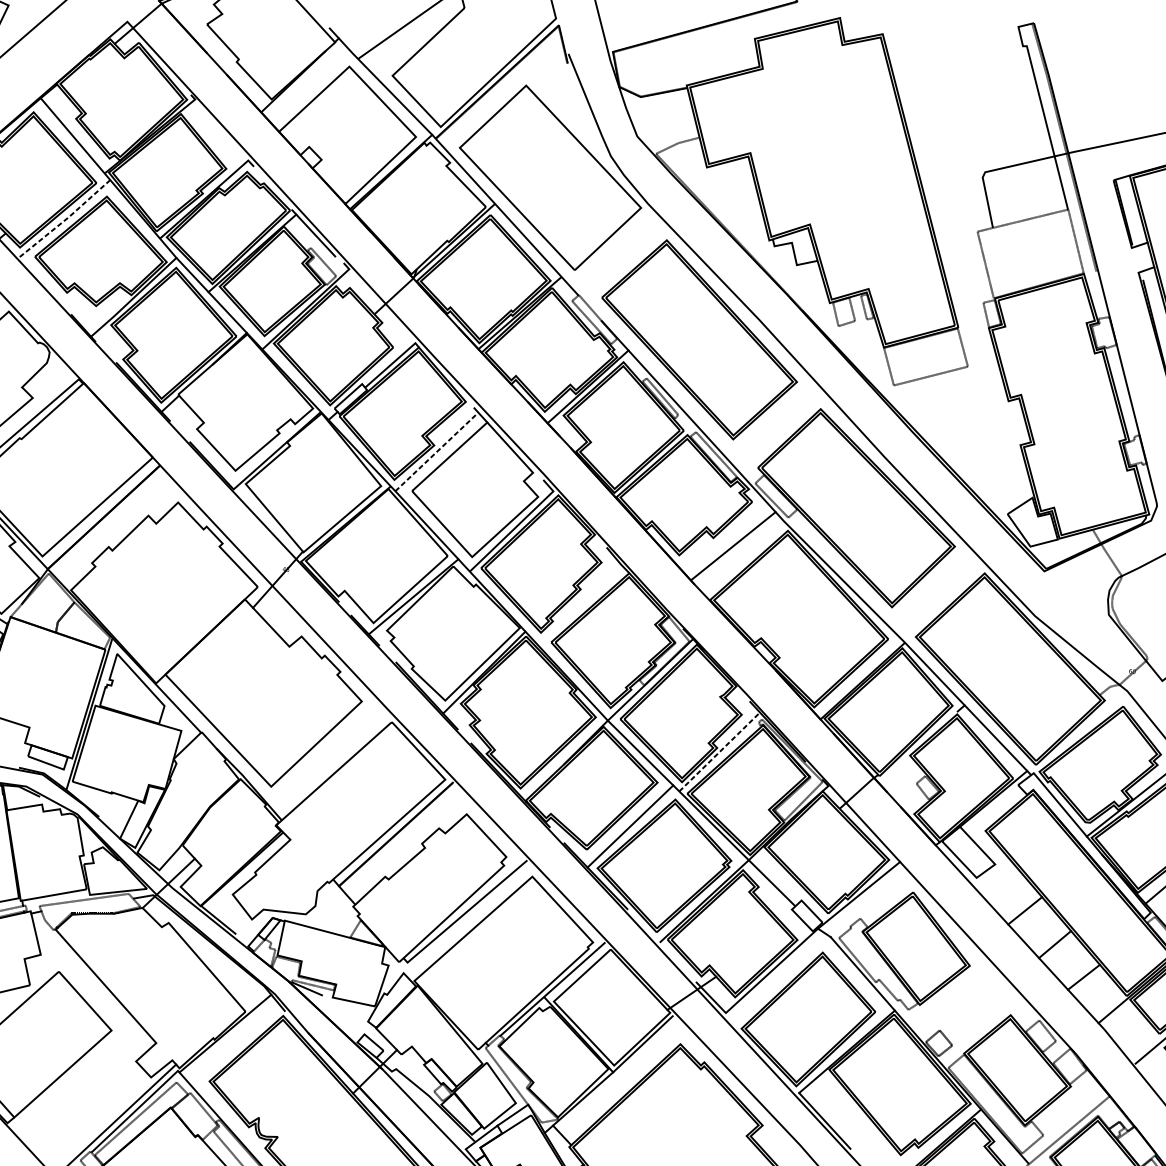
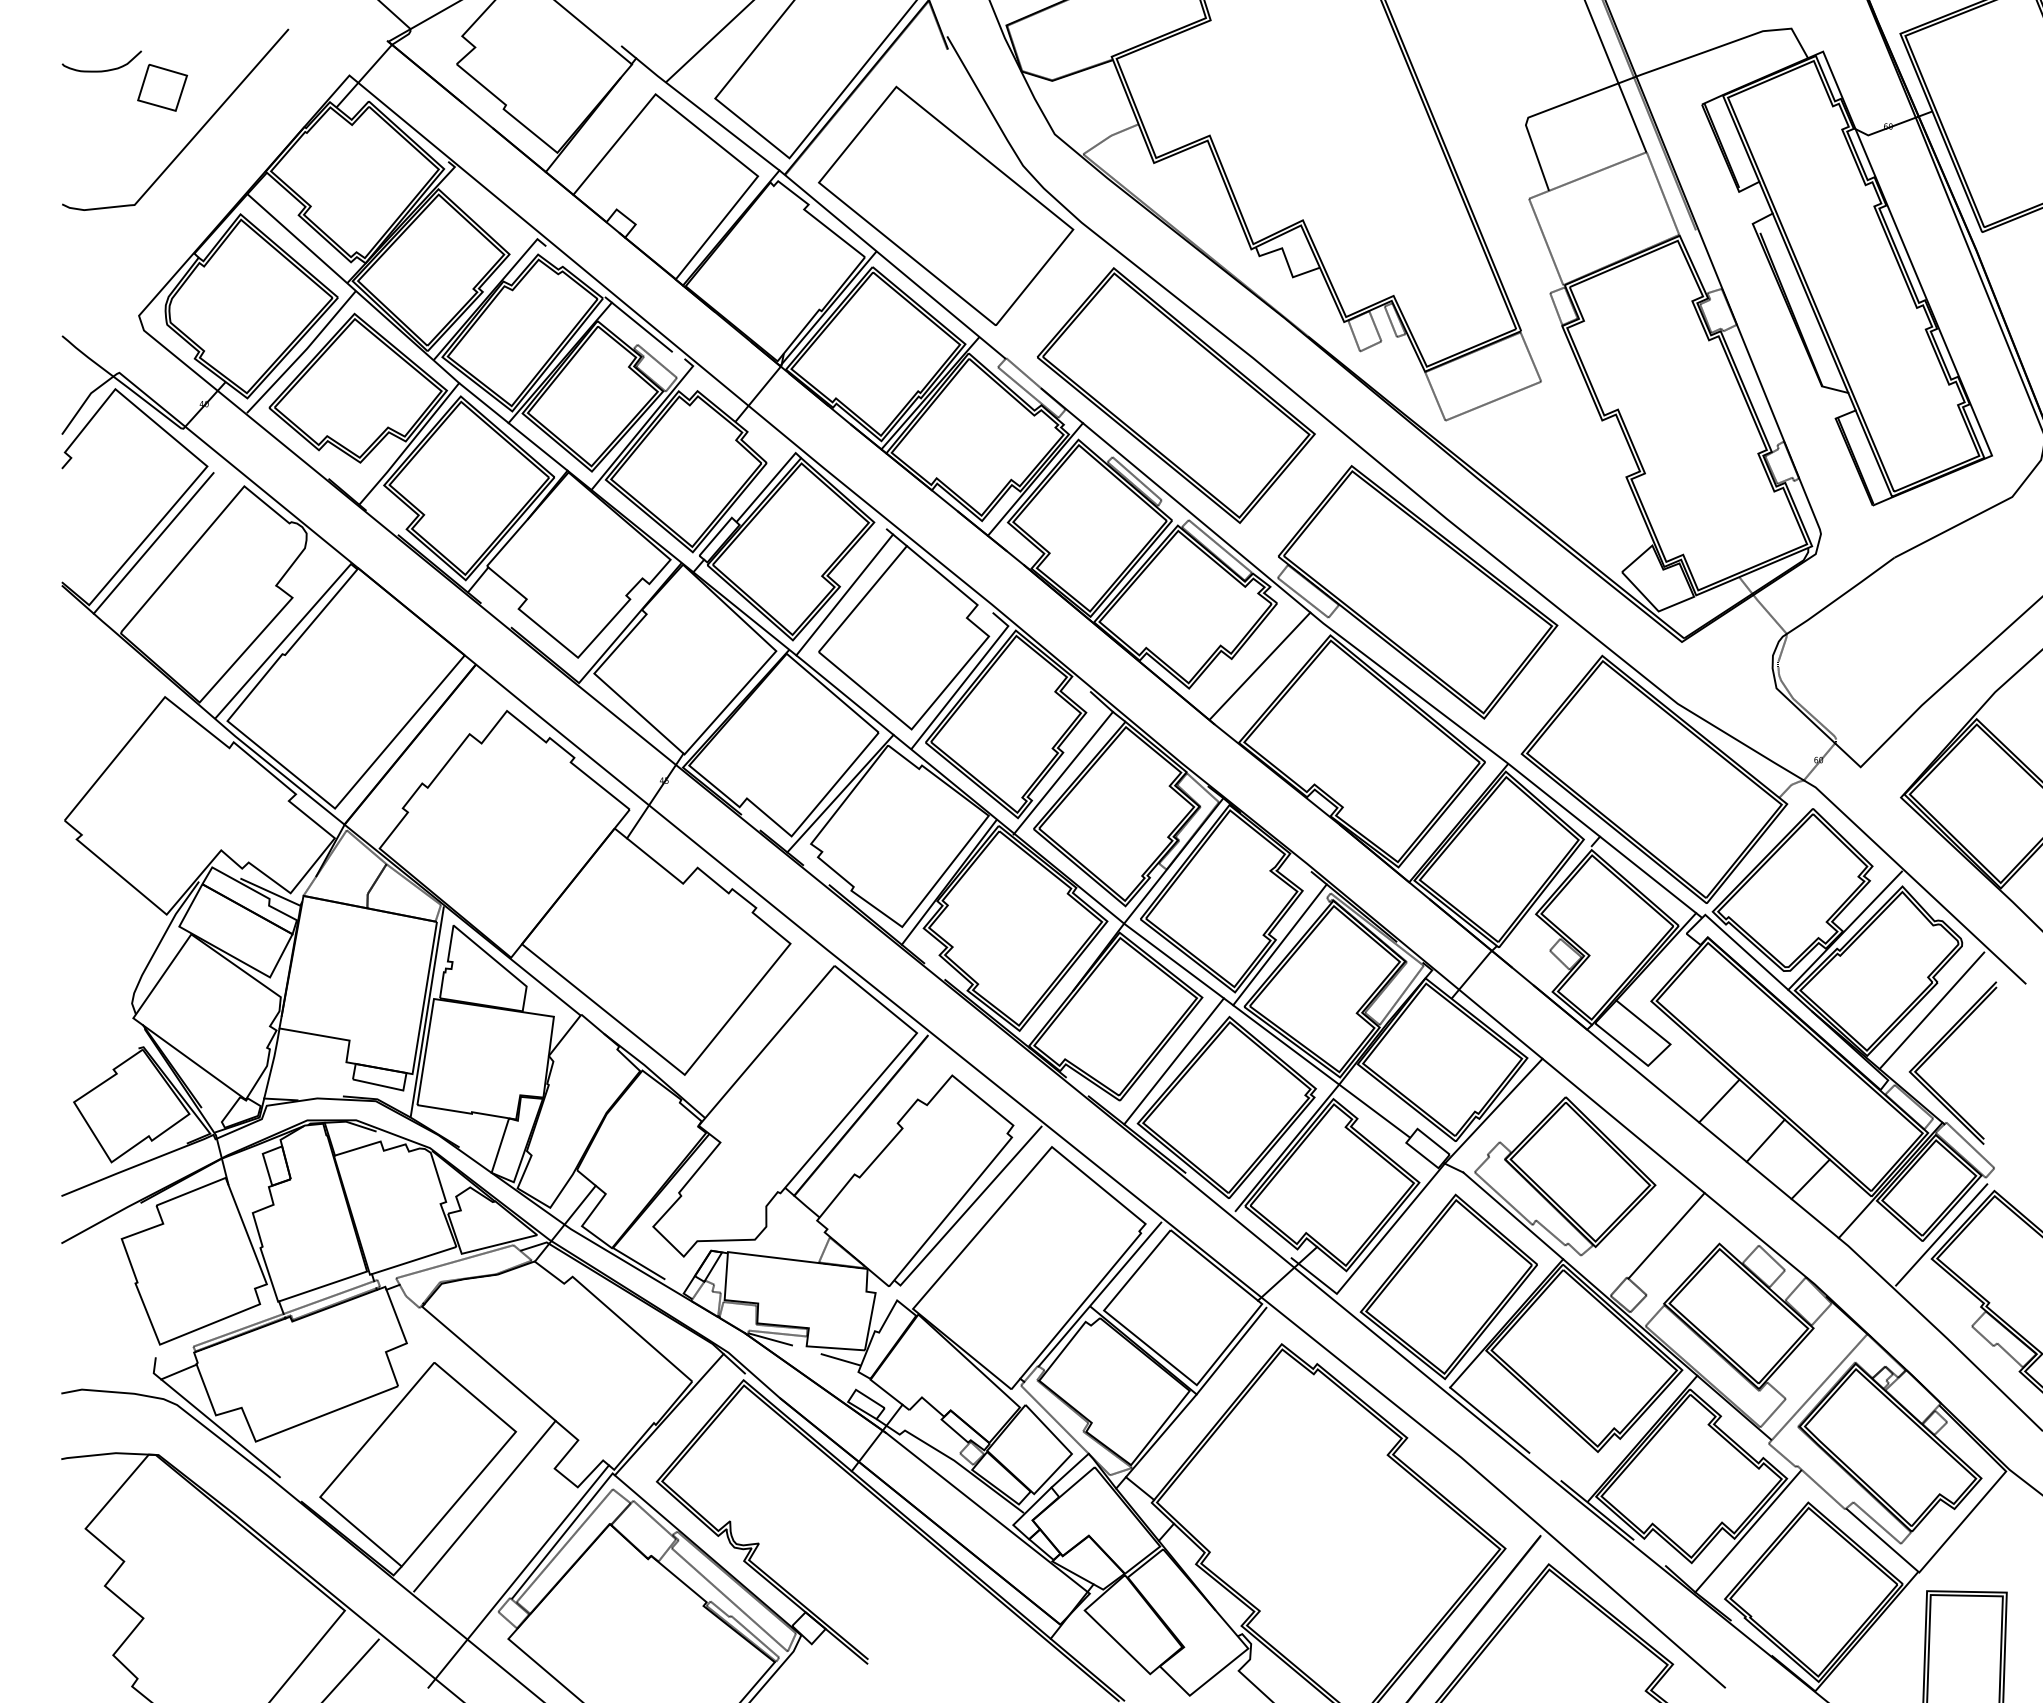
line: (65, 220) -> (303, 353), dashed -> solid
line: (437, 451) -> (845, 594), dashed -> solid
line: (578, 603) -> (1062, 772), added
line: (720, 751) -> (1280, 944), dashed -> solid
line: (972, 1003) -> (1666, 1235), added
line: (356, 1010) -> (840, 1359), added
line: (81, 1081) -> (484, 1505), added

